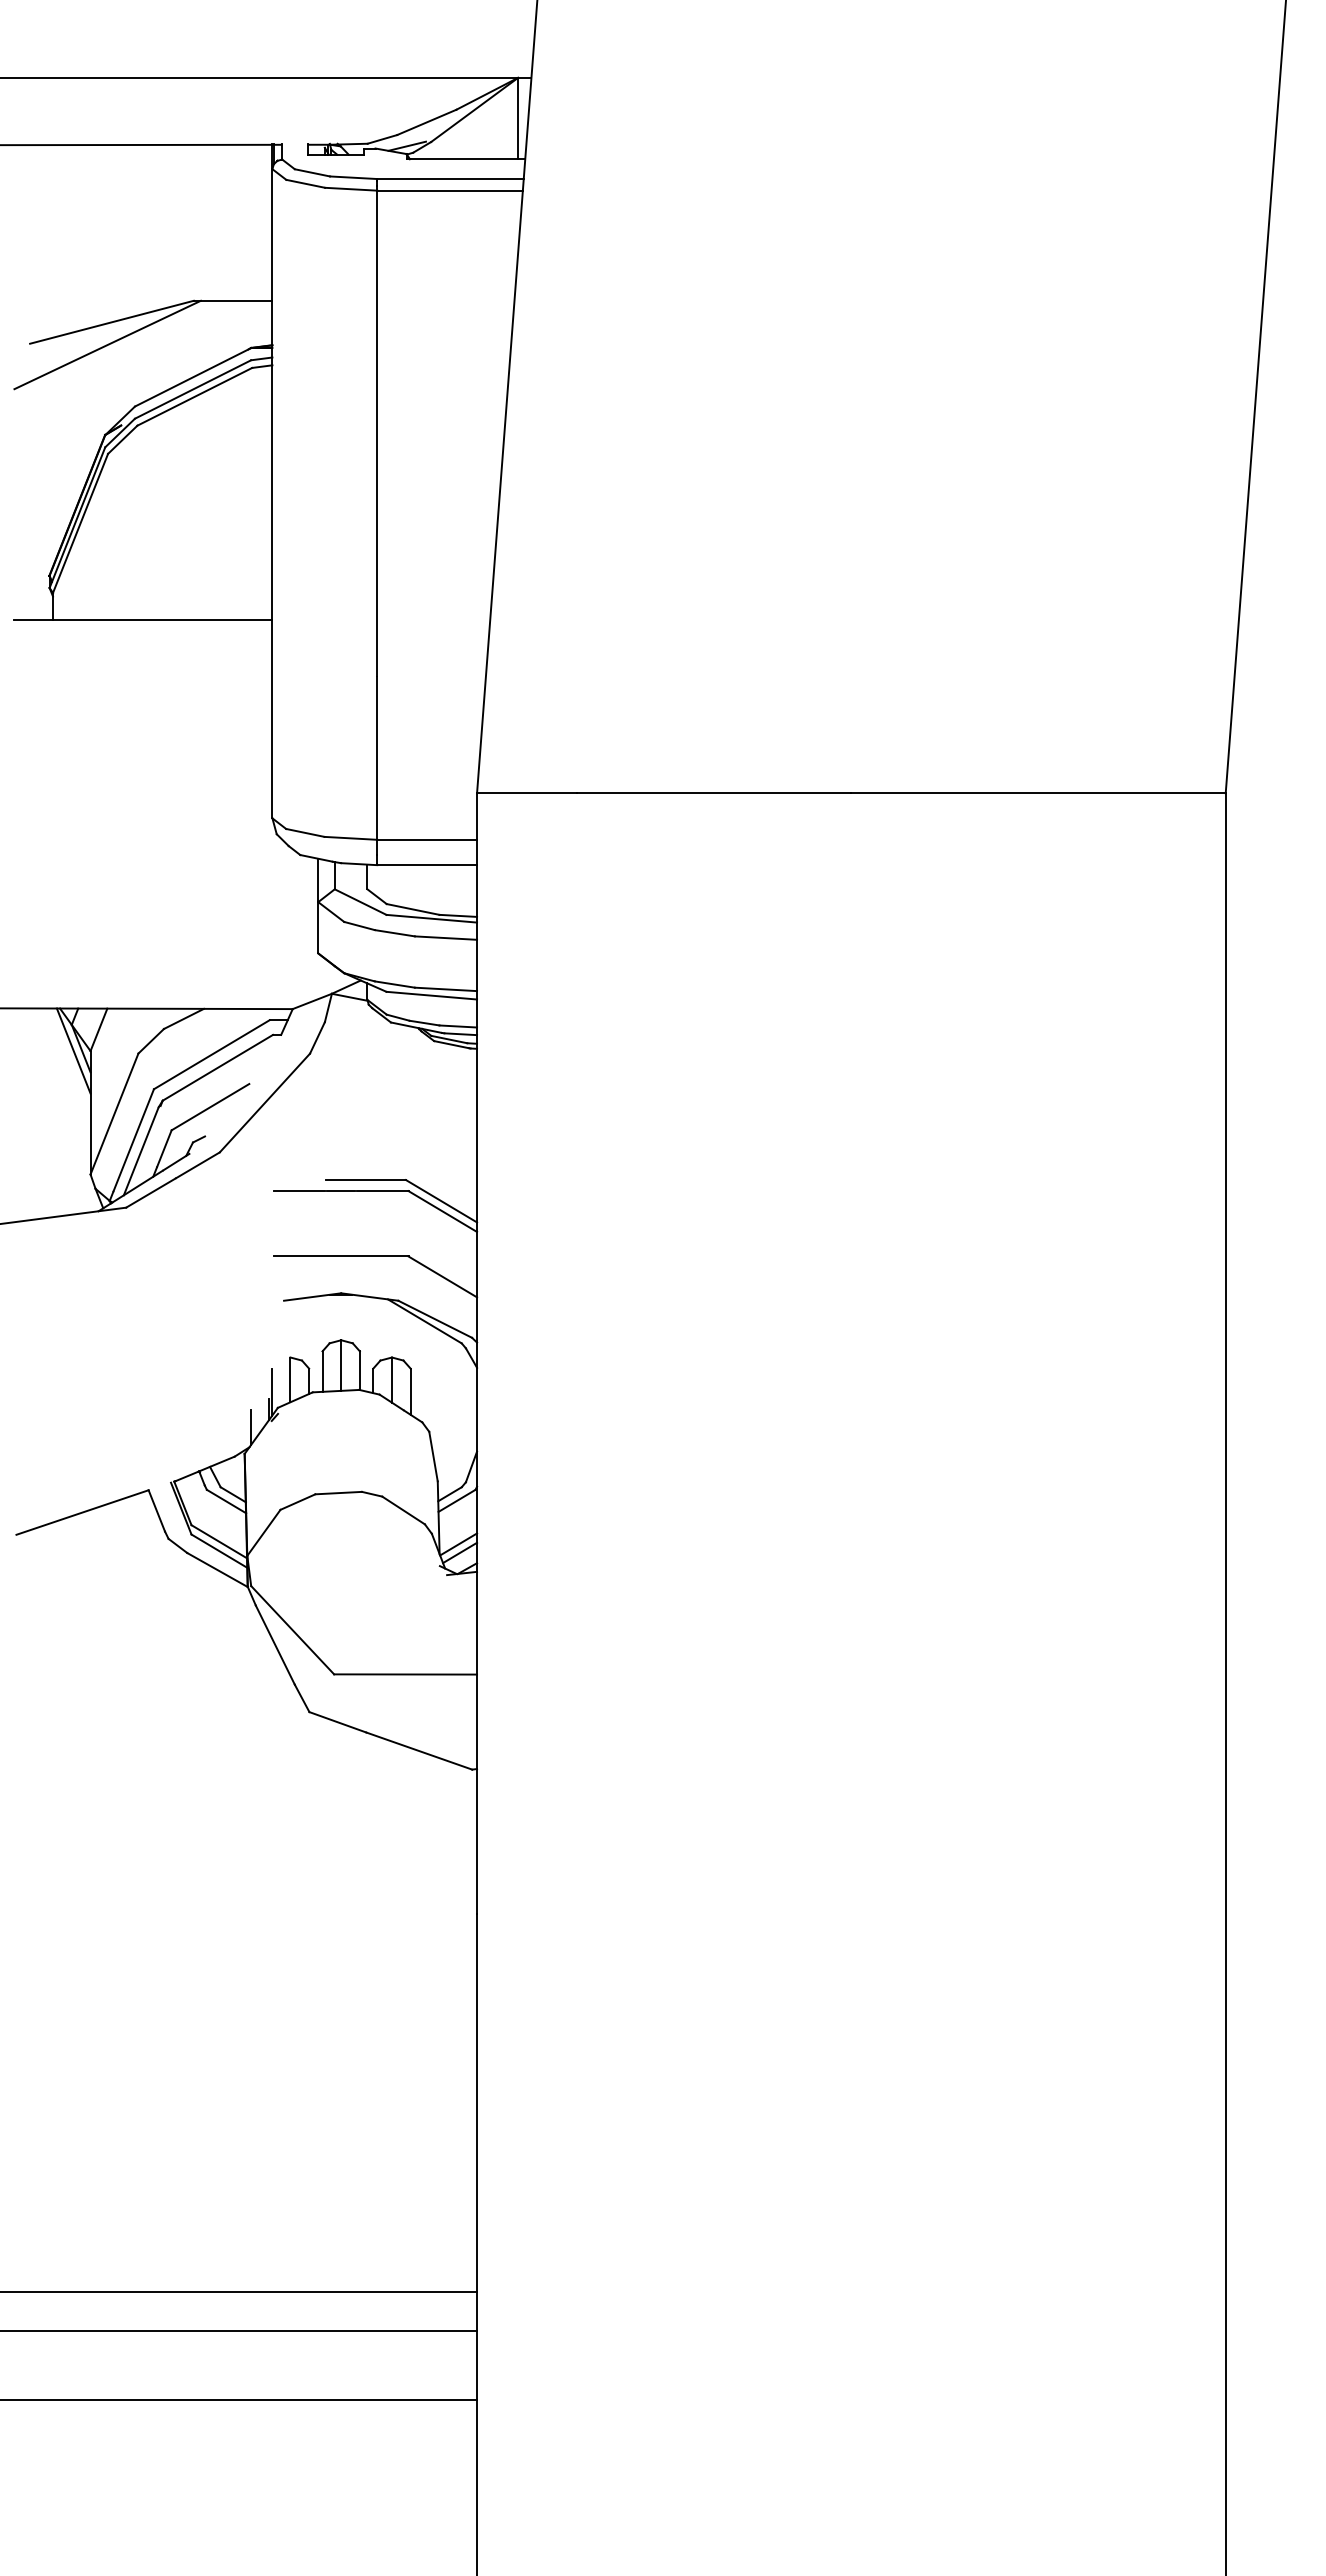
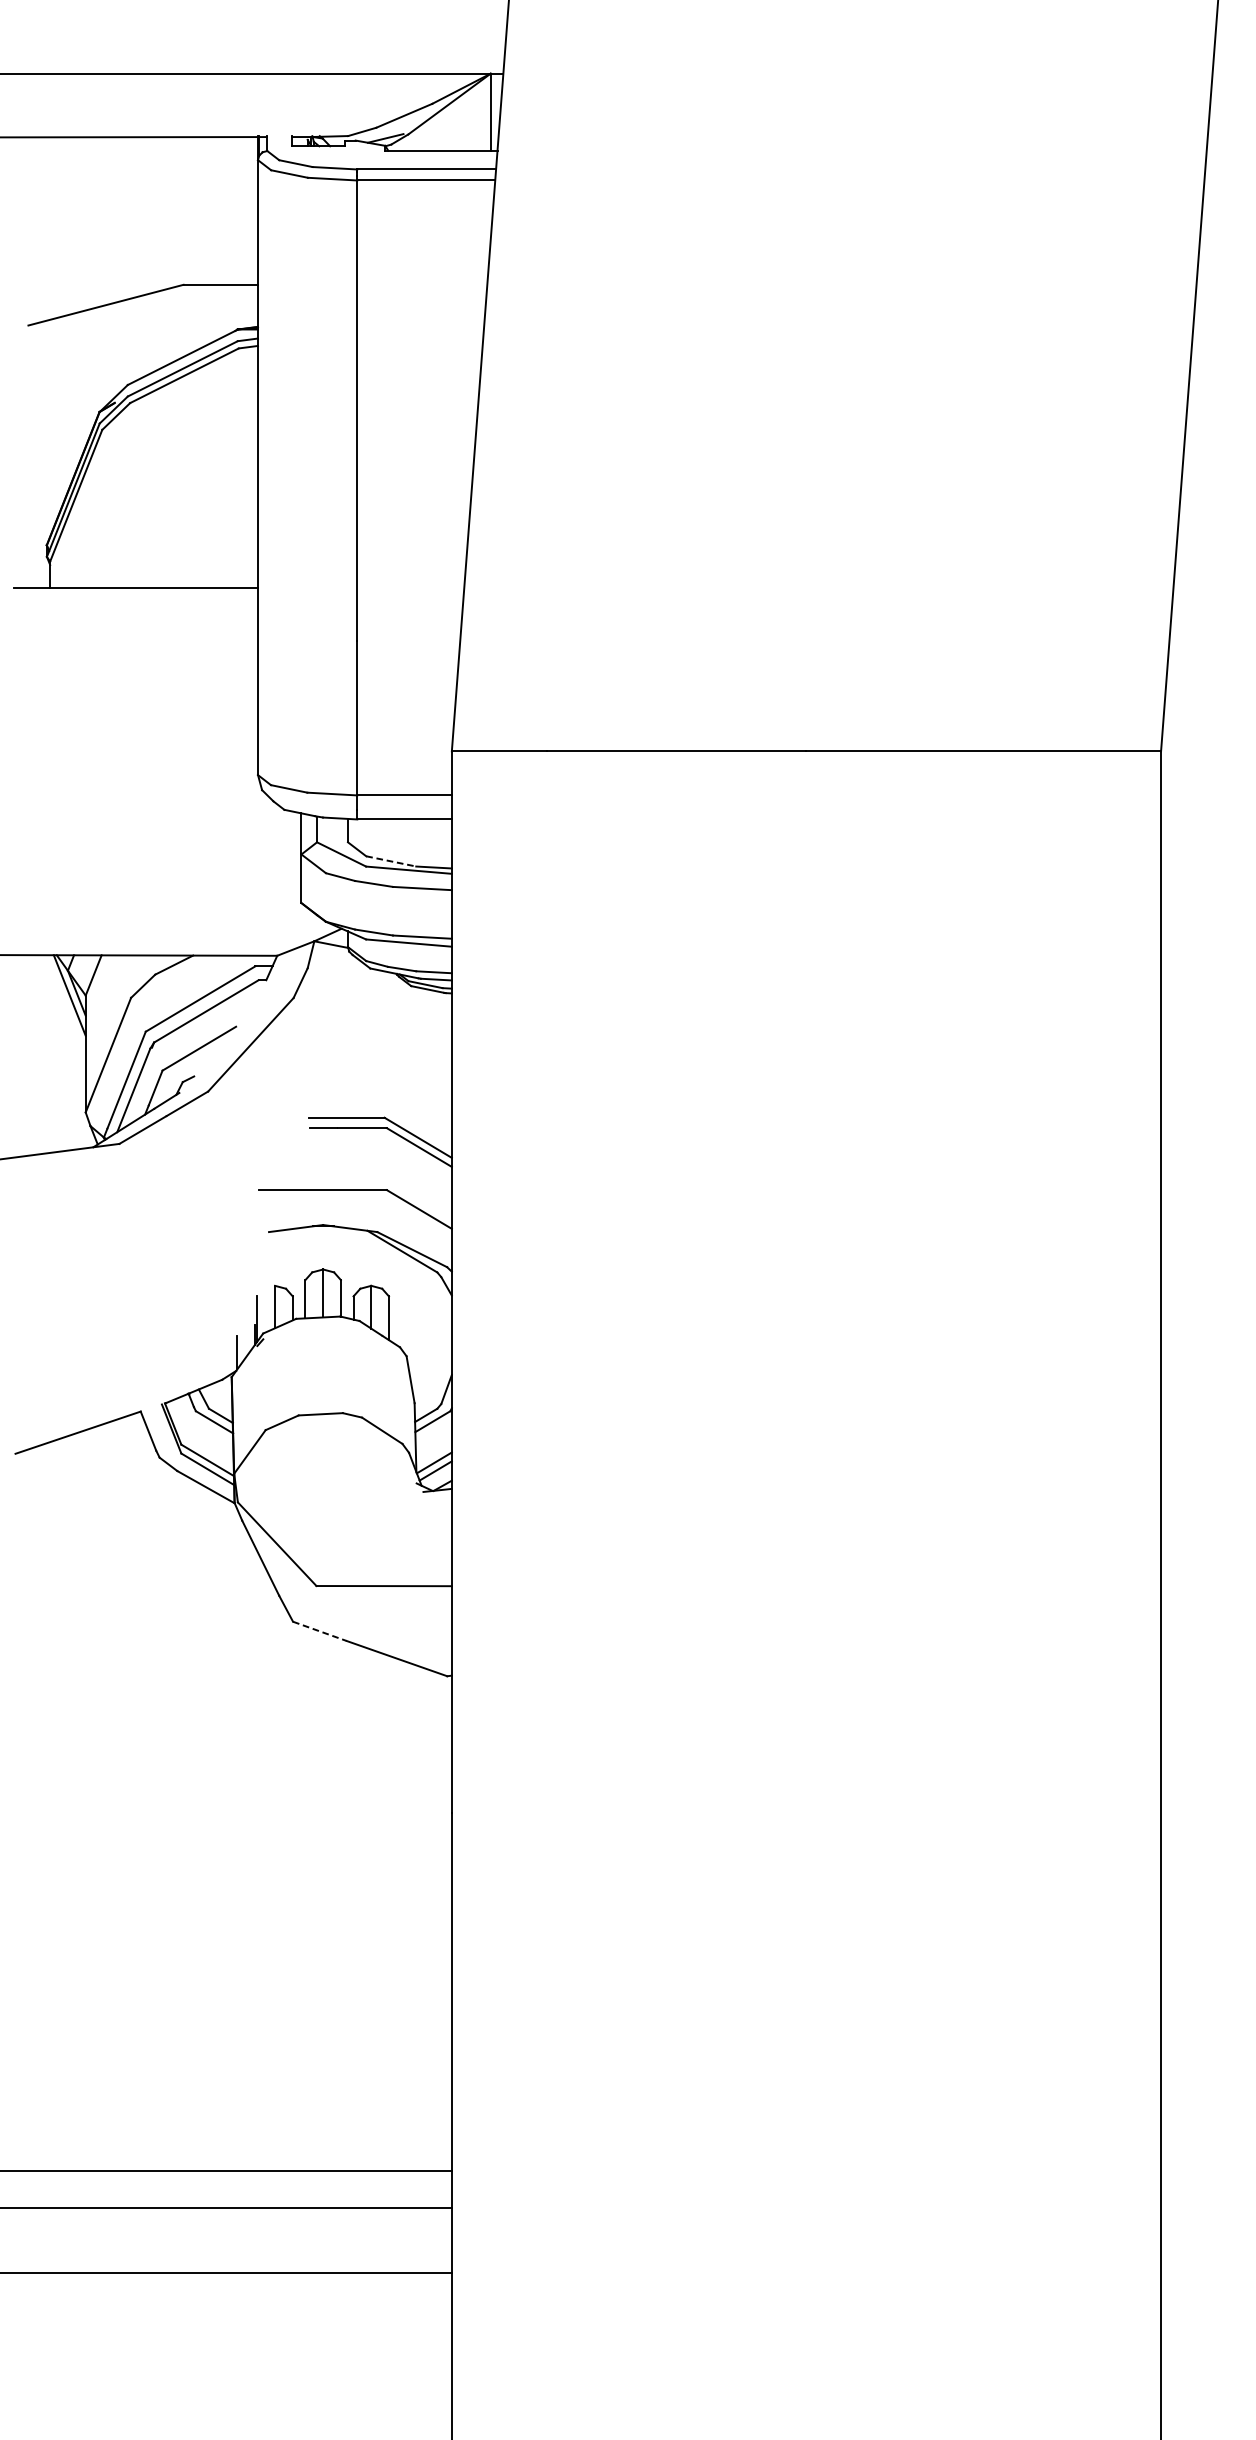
line: (107, 344) -> (101, 326), removed
line: (413, 909) -> (391, 861), solid -> dashed
line: (299, 1191) -> (283, 1128), removed
line: (338, 1722) -> (320, 1631), solid -> dashed

